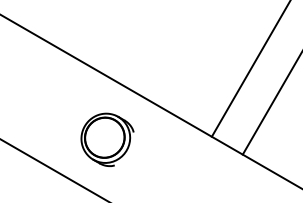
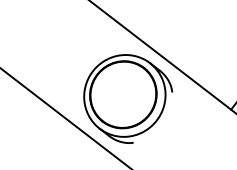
part: (107, 139) -> (127, 98), size x1.67

